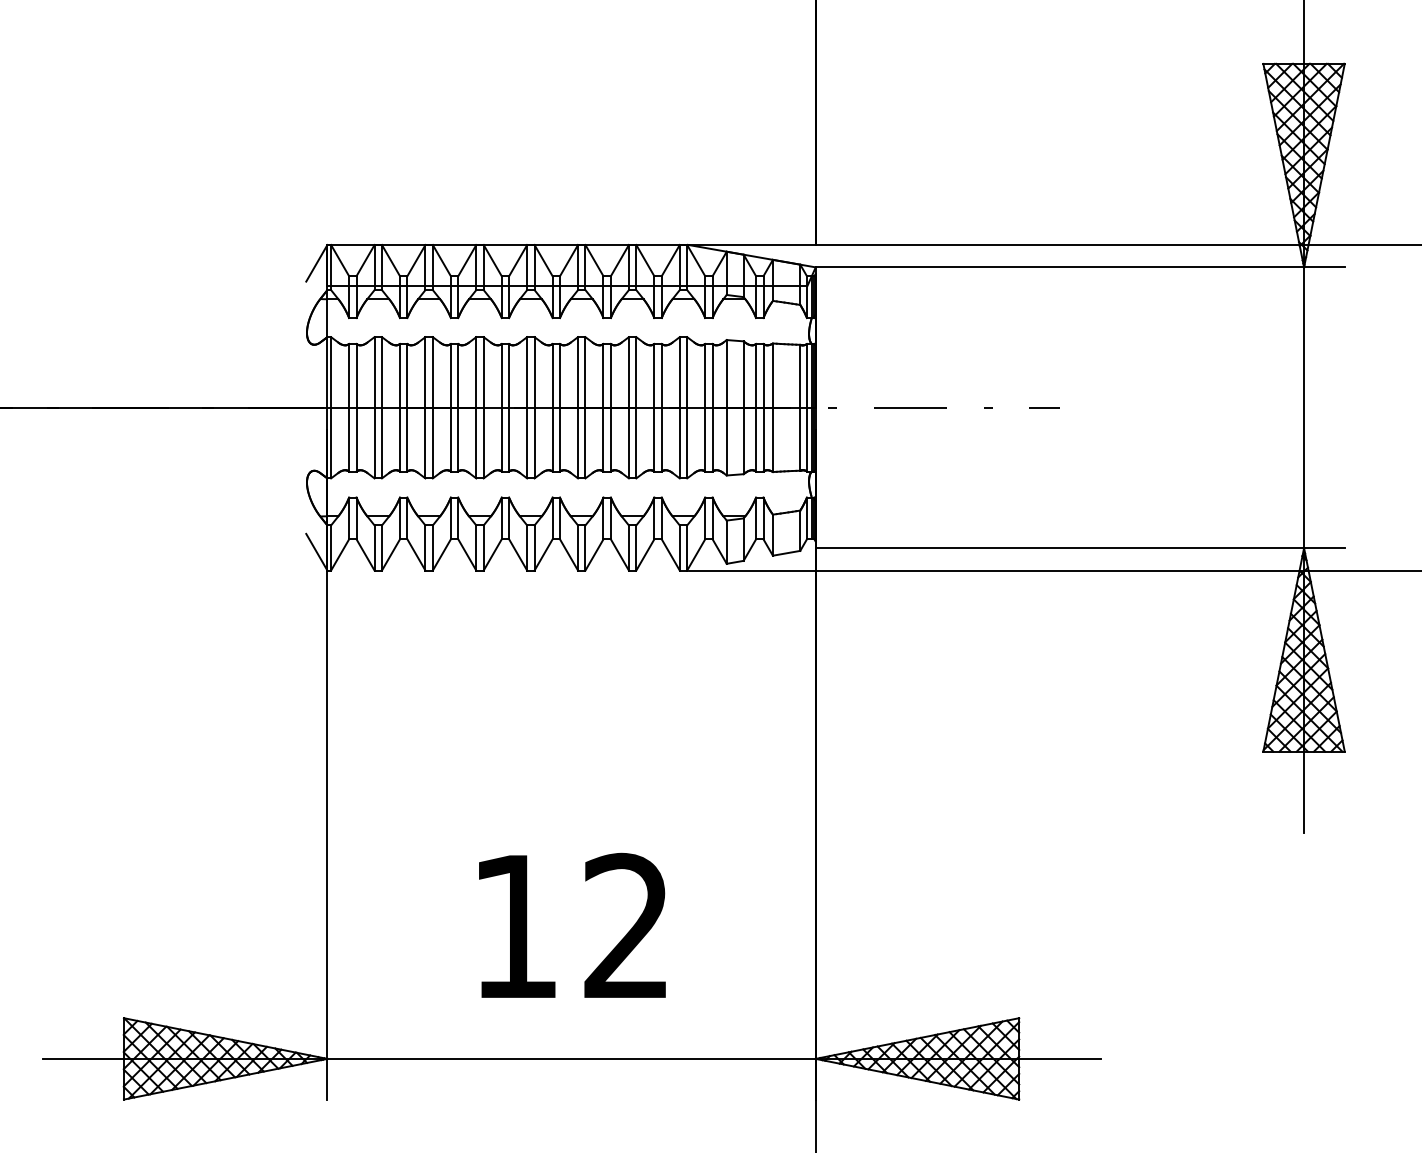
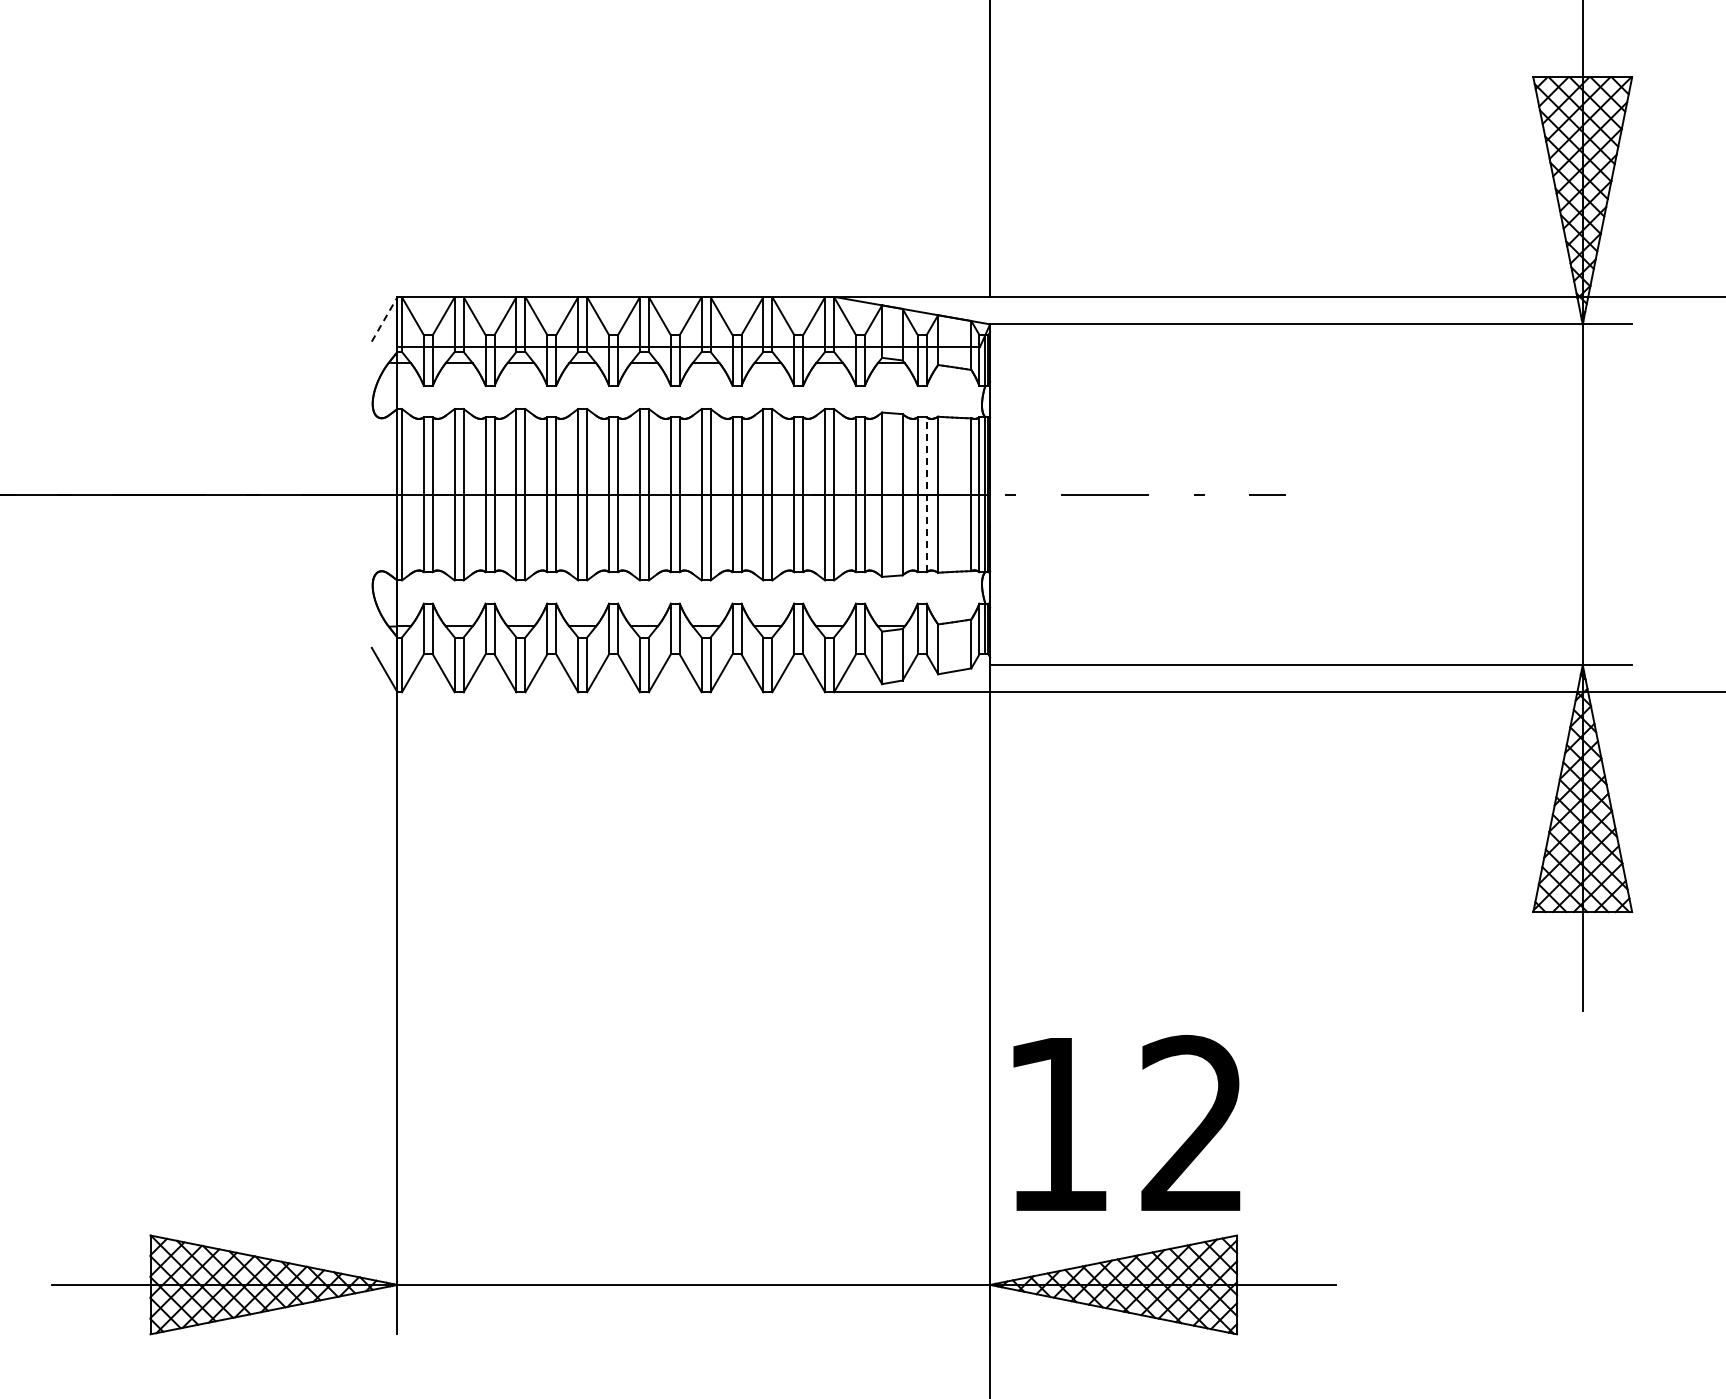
line: (316, 263) -> (384, 319), solid -> dashed
line: (763, 407) -> (926, 494), solid -> dashed
text: (572, 925) -> (1126, 1122), moved

